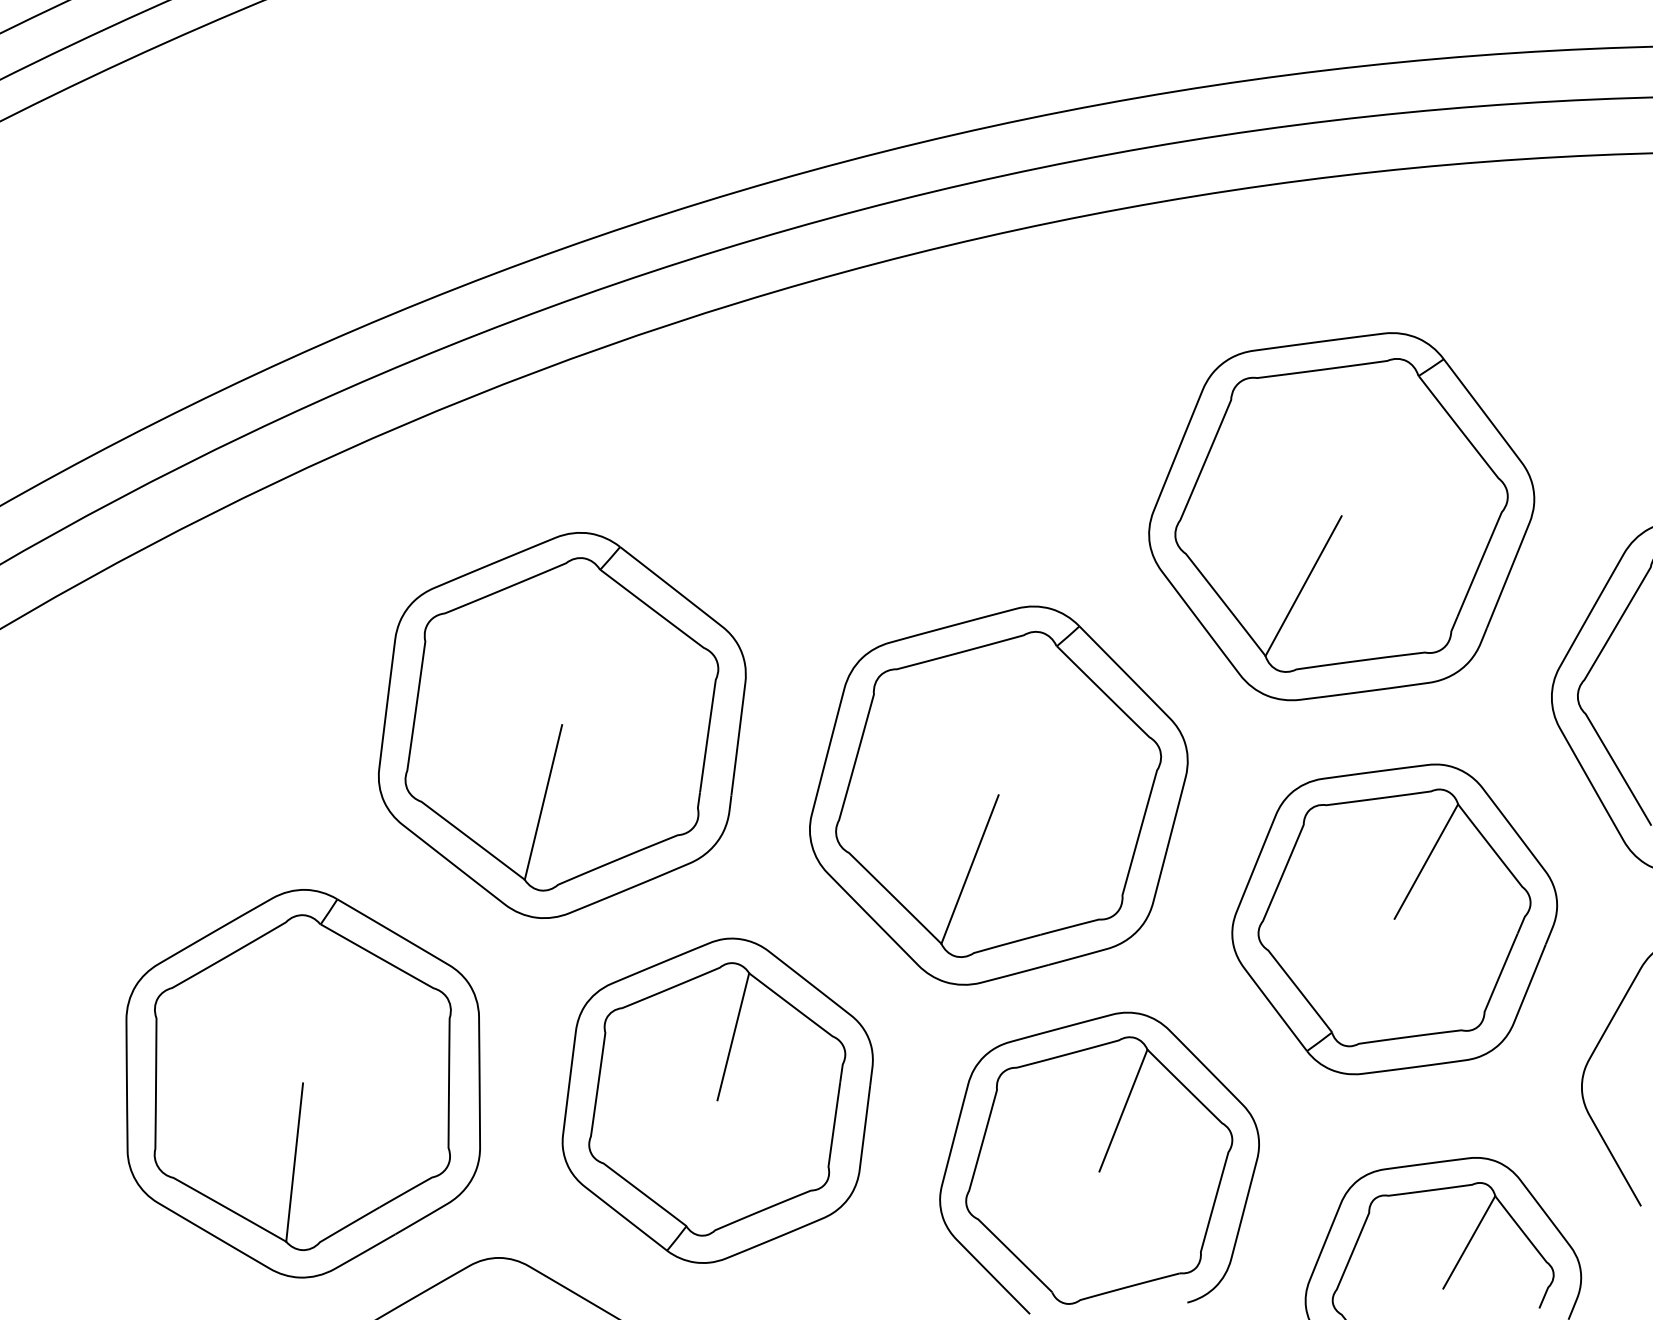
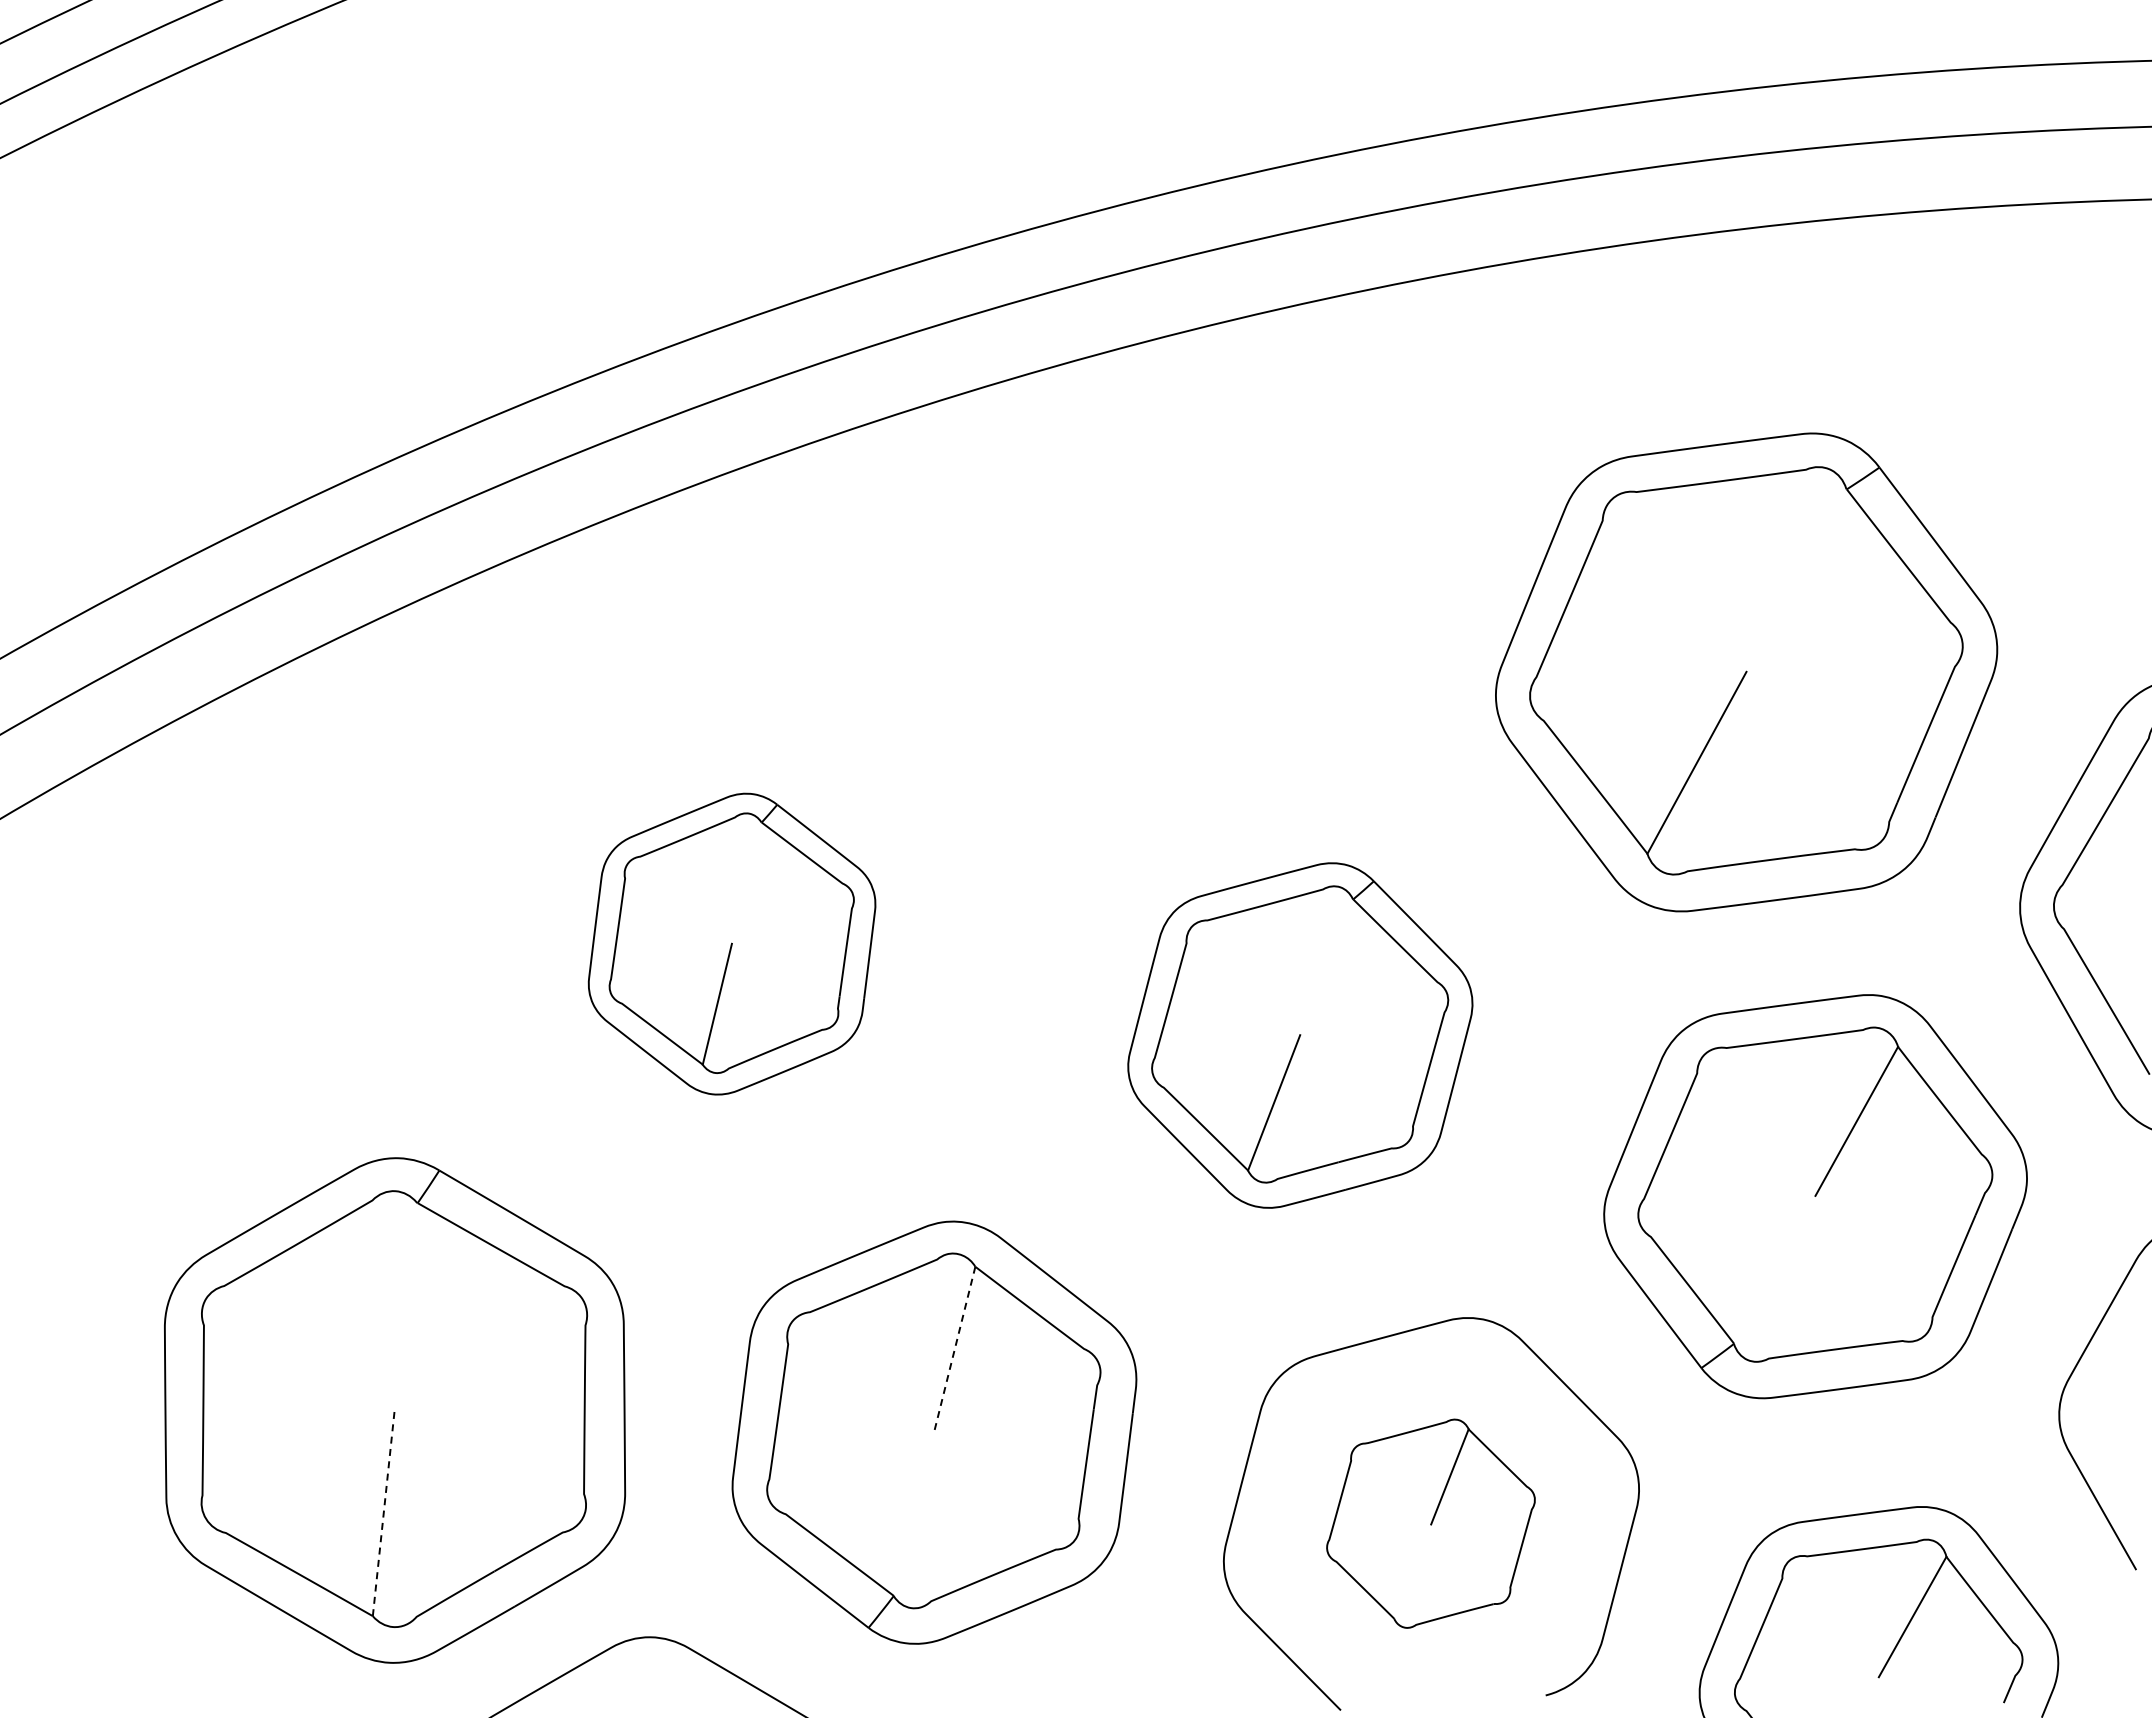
part: (561, 724) -> (731, 943), size x0.6
part: (998, 795) -> (1300, 1035), size x0.7
line: (733, 1036) -> (954, 1349), solid -> dashed
line: (294, 1162) -> (383, 1513), solid -> dashed
part: (1098, 1170) -> (1430, 1523), size x0.6

